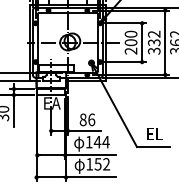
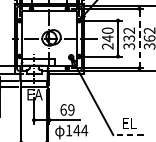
text: (130, 42) -> (107, 38), 200 -> 240
line: (165, 42) -> (139, 38), solid -> dashed
text: (87, 119) -> (67, 109), 86 -> 69
line: (152, 147) -> (127, 135), solid -> dashed

